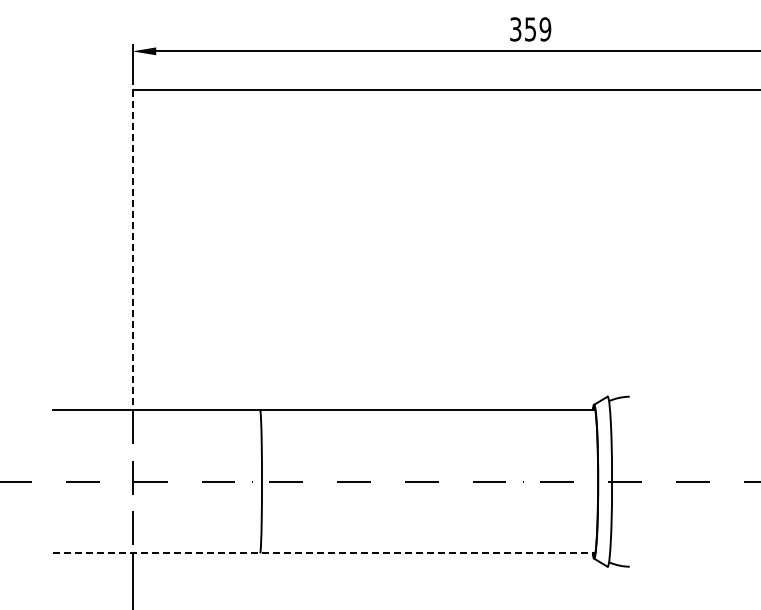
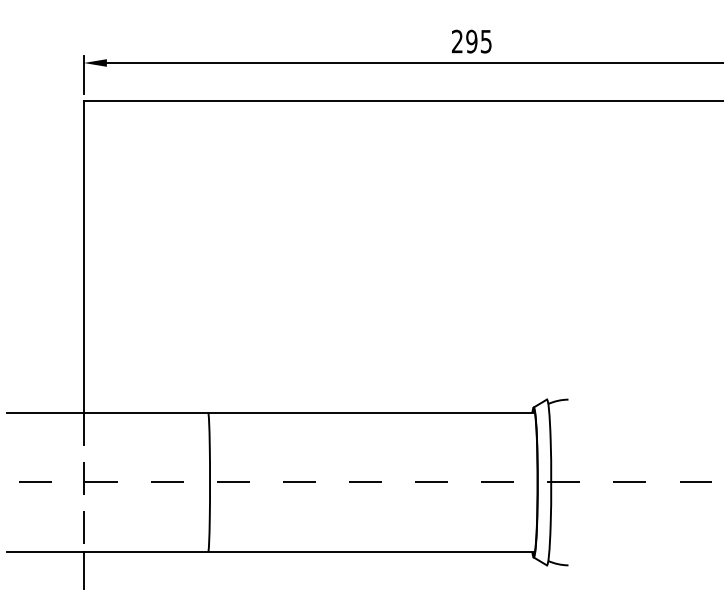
text: (530, 29) -> (471, 41), 359 -> 295
line: (132, 250) -> (83, 257), dashed -> solid
line: (324, 553) -> (270, 552), dashed -> solid

